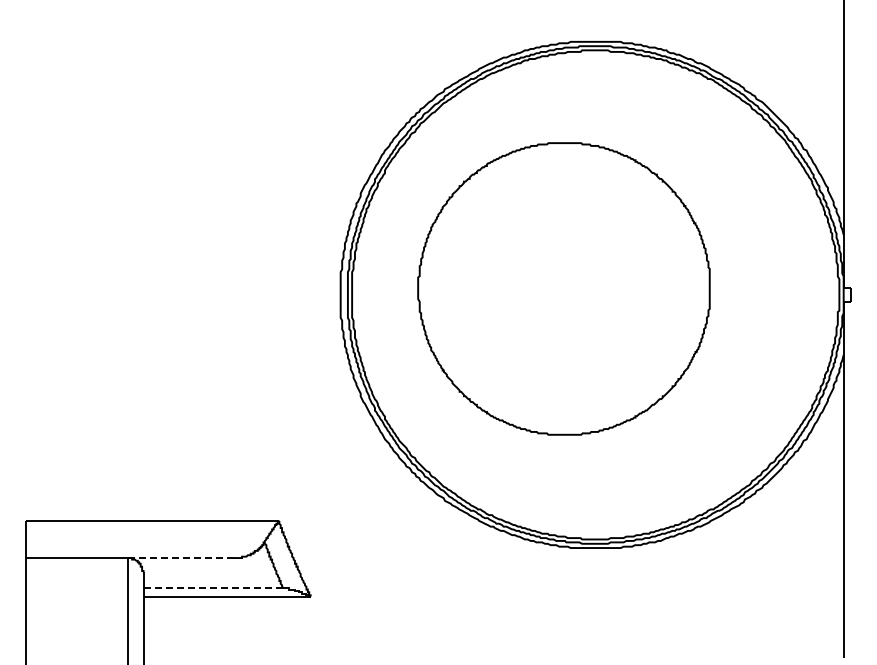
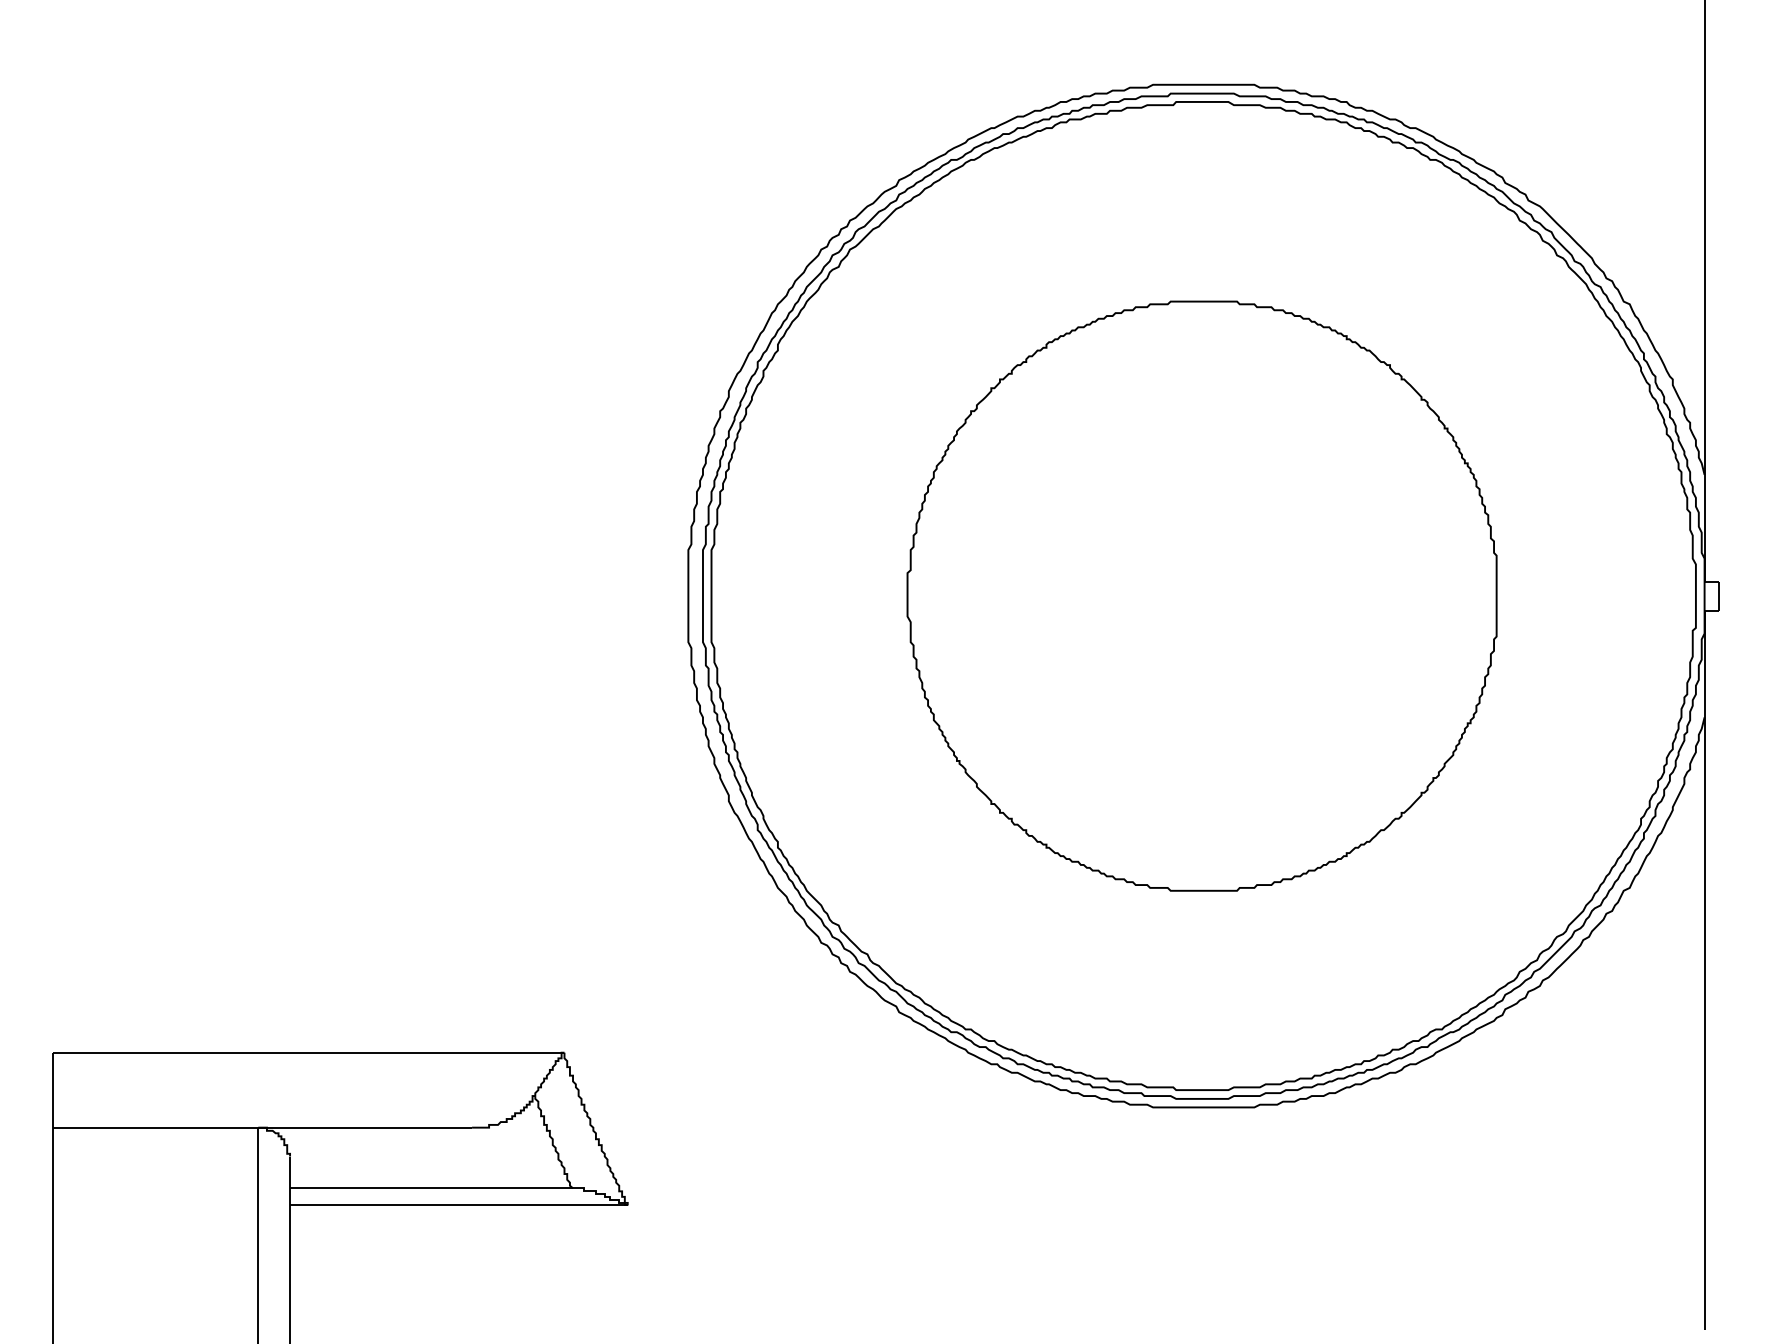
part: (563, 288) -> (1201, 595), moved
line: (180, 558) -> (364, 1128), dashed -> solid
line: (213, 588) -> (431, 1189), dashed -> solid

